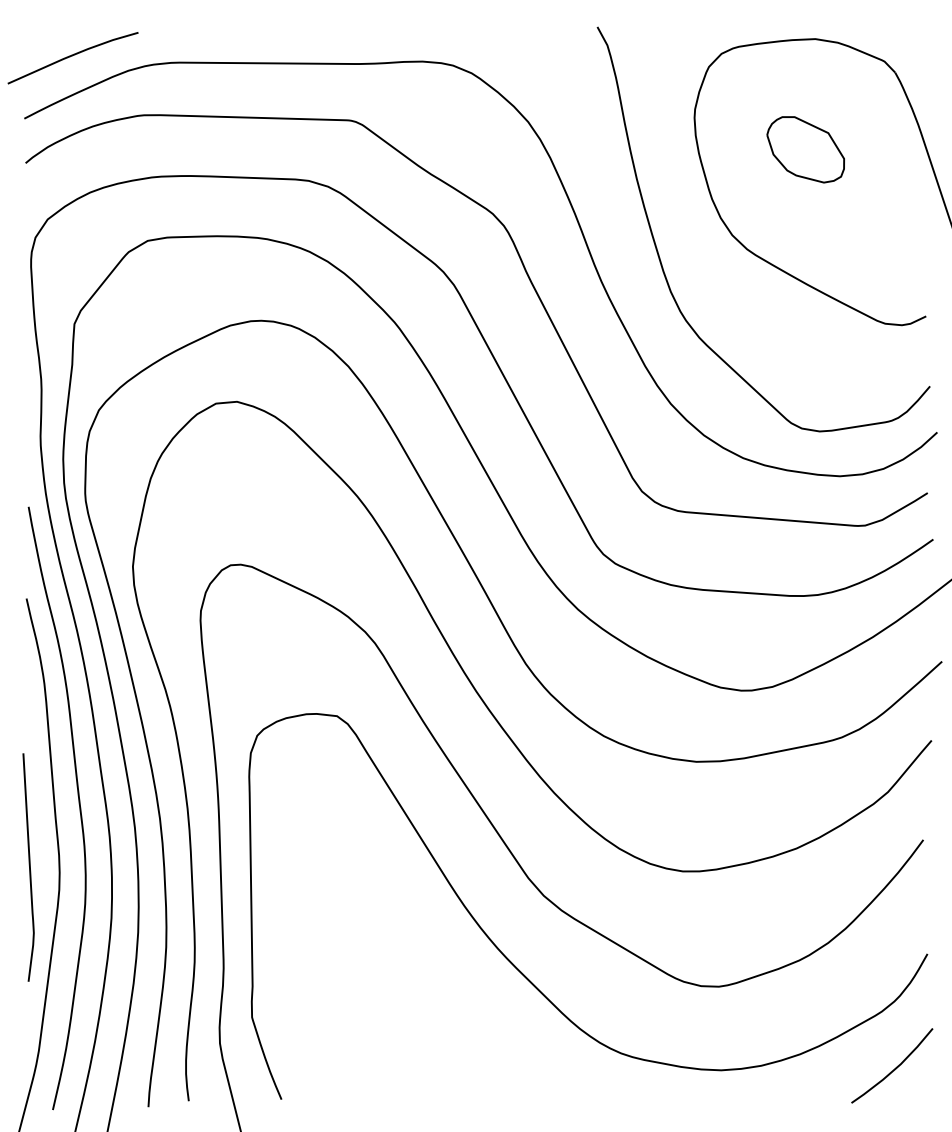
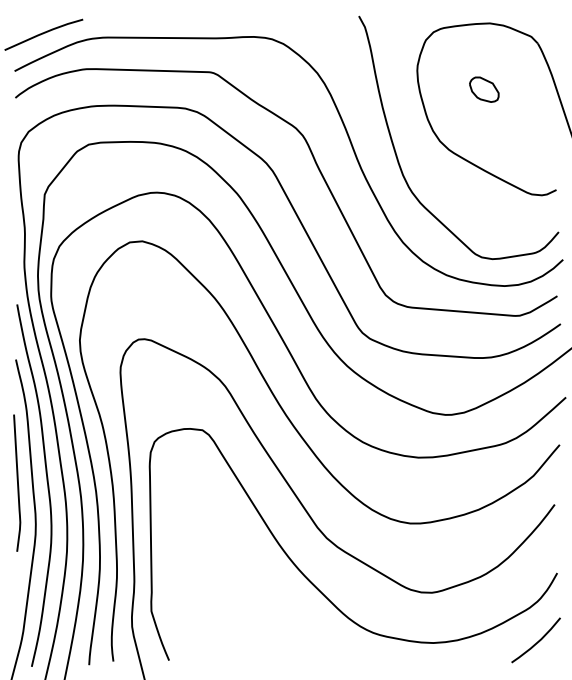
part: (806, 149) -> (484, 89), size x0.62
curve: (29, 866) -> (17, 482), moved

